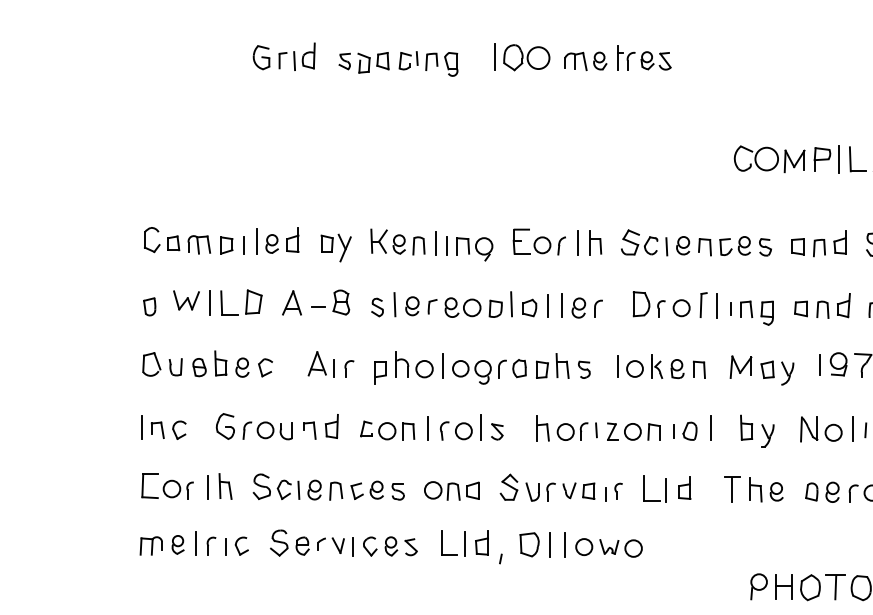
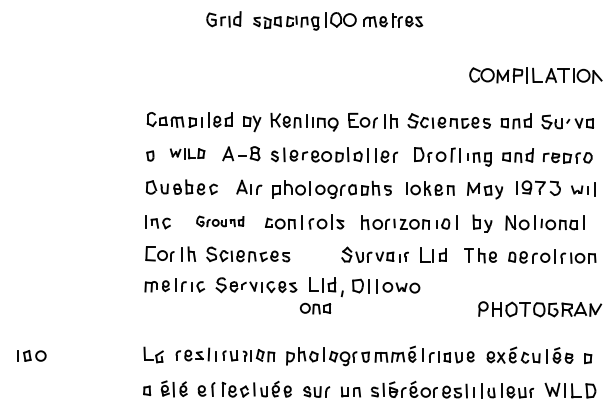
part: (583, 57) -> (374, 19), moved
part: (217, 302) -> (187, 153), size x0.7
part: (277, 426) -> (220, 221), size x0.7
part: (451, 490) -> (315, 308), moved

